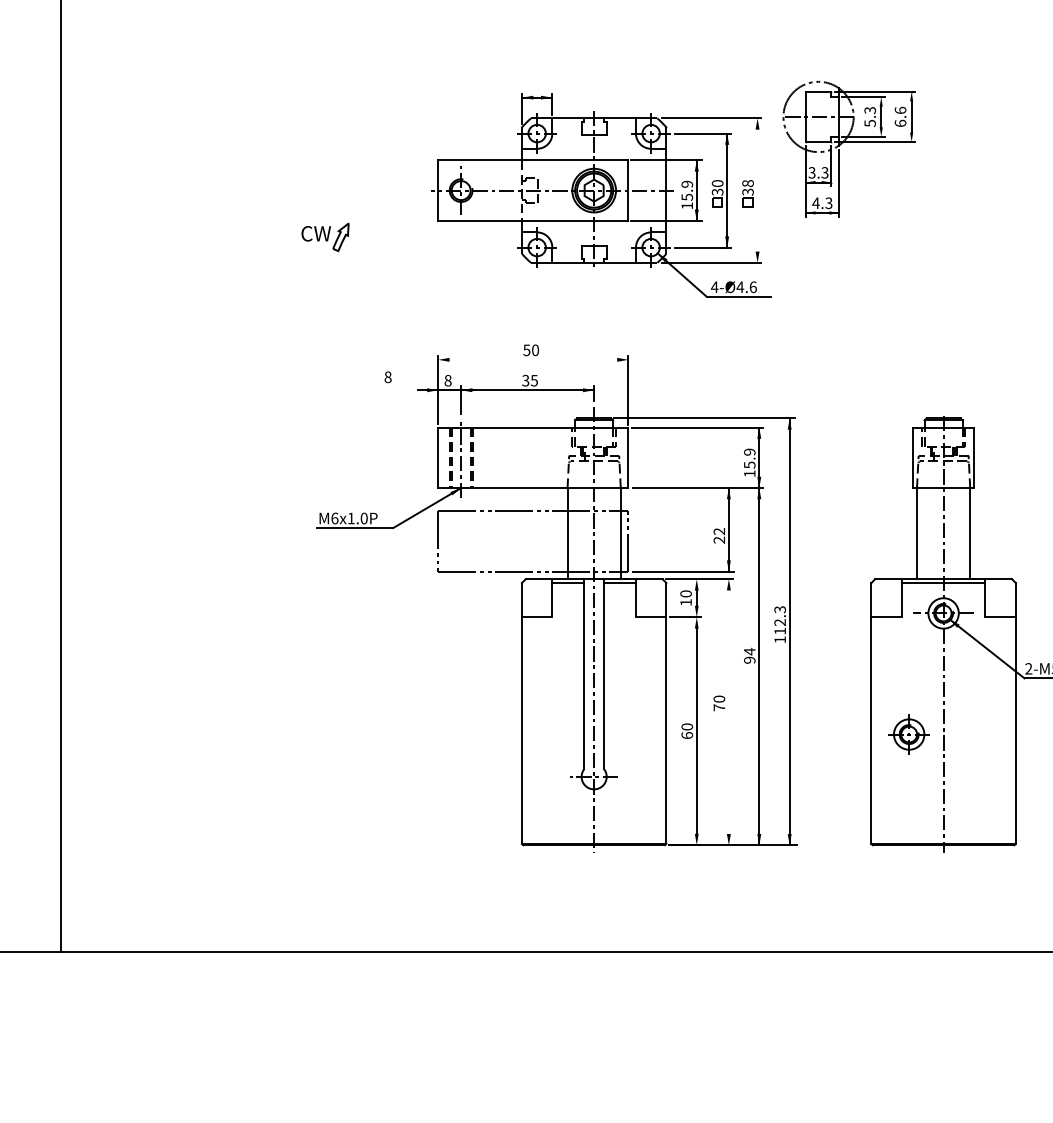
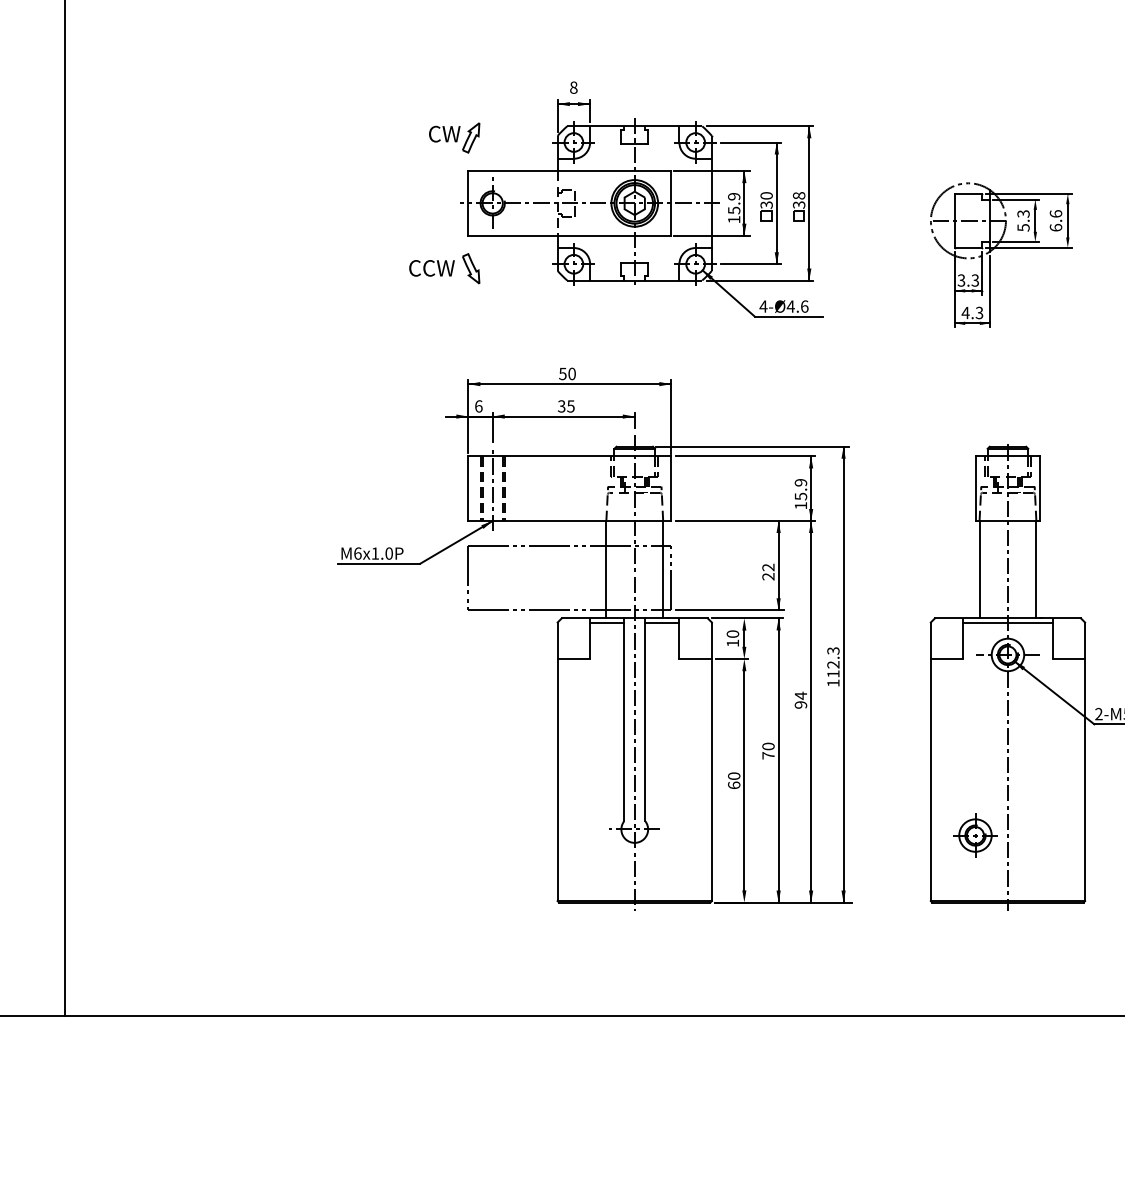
part: (848, 148) -> (1000, 254), moved
line: (757, 190) -> (809, 203), added
part: (325, 237) -> (454, 138), moved
part: (416, 251) -> (445, 268), added
line: (533, 359) -> (569, 383), added
text: (387, 377) -> (573, 87), moved
text: (447, 380) -> (478, 406), 8 -> 6
line: (728, 712) -> (778, 760), added
part: (908, 734) -> (974, 835), moved

